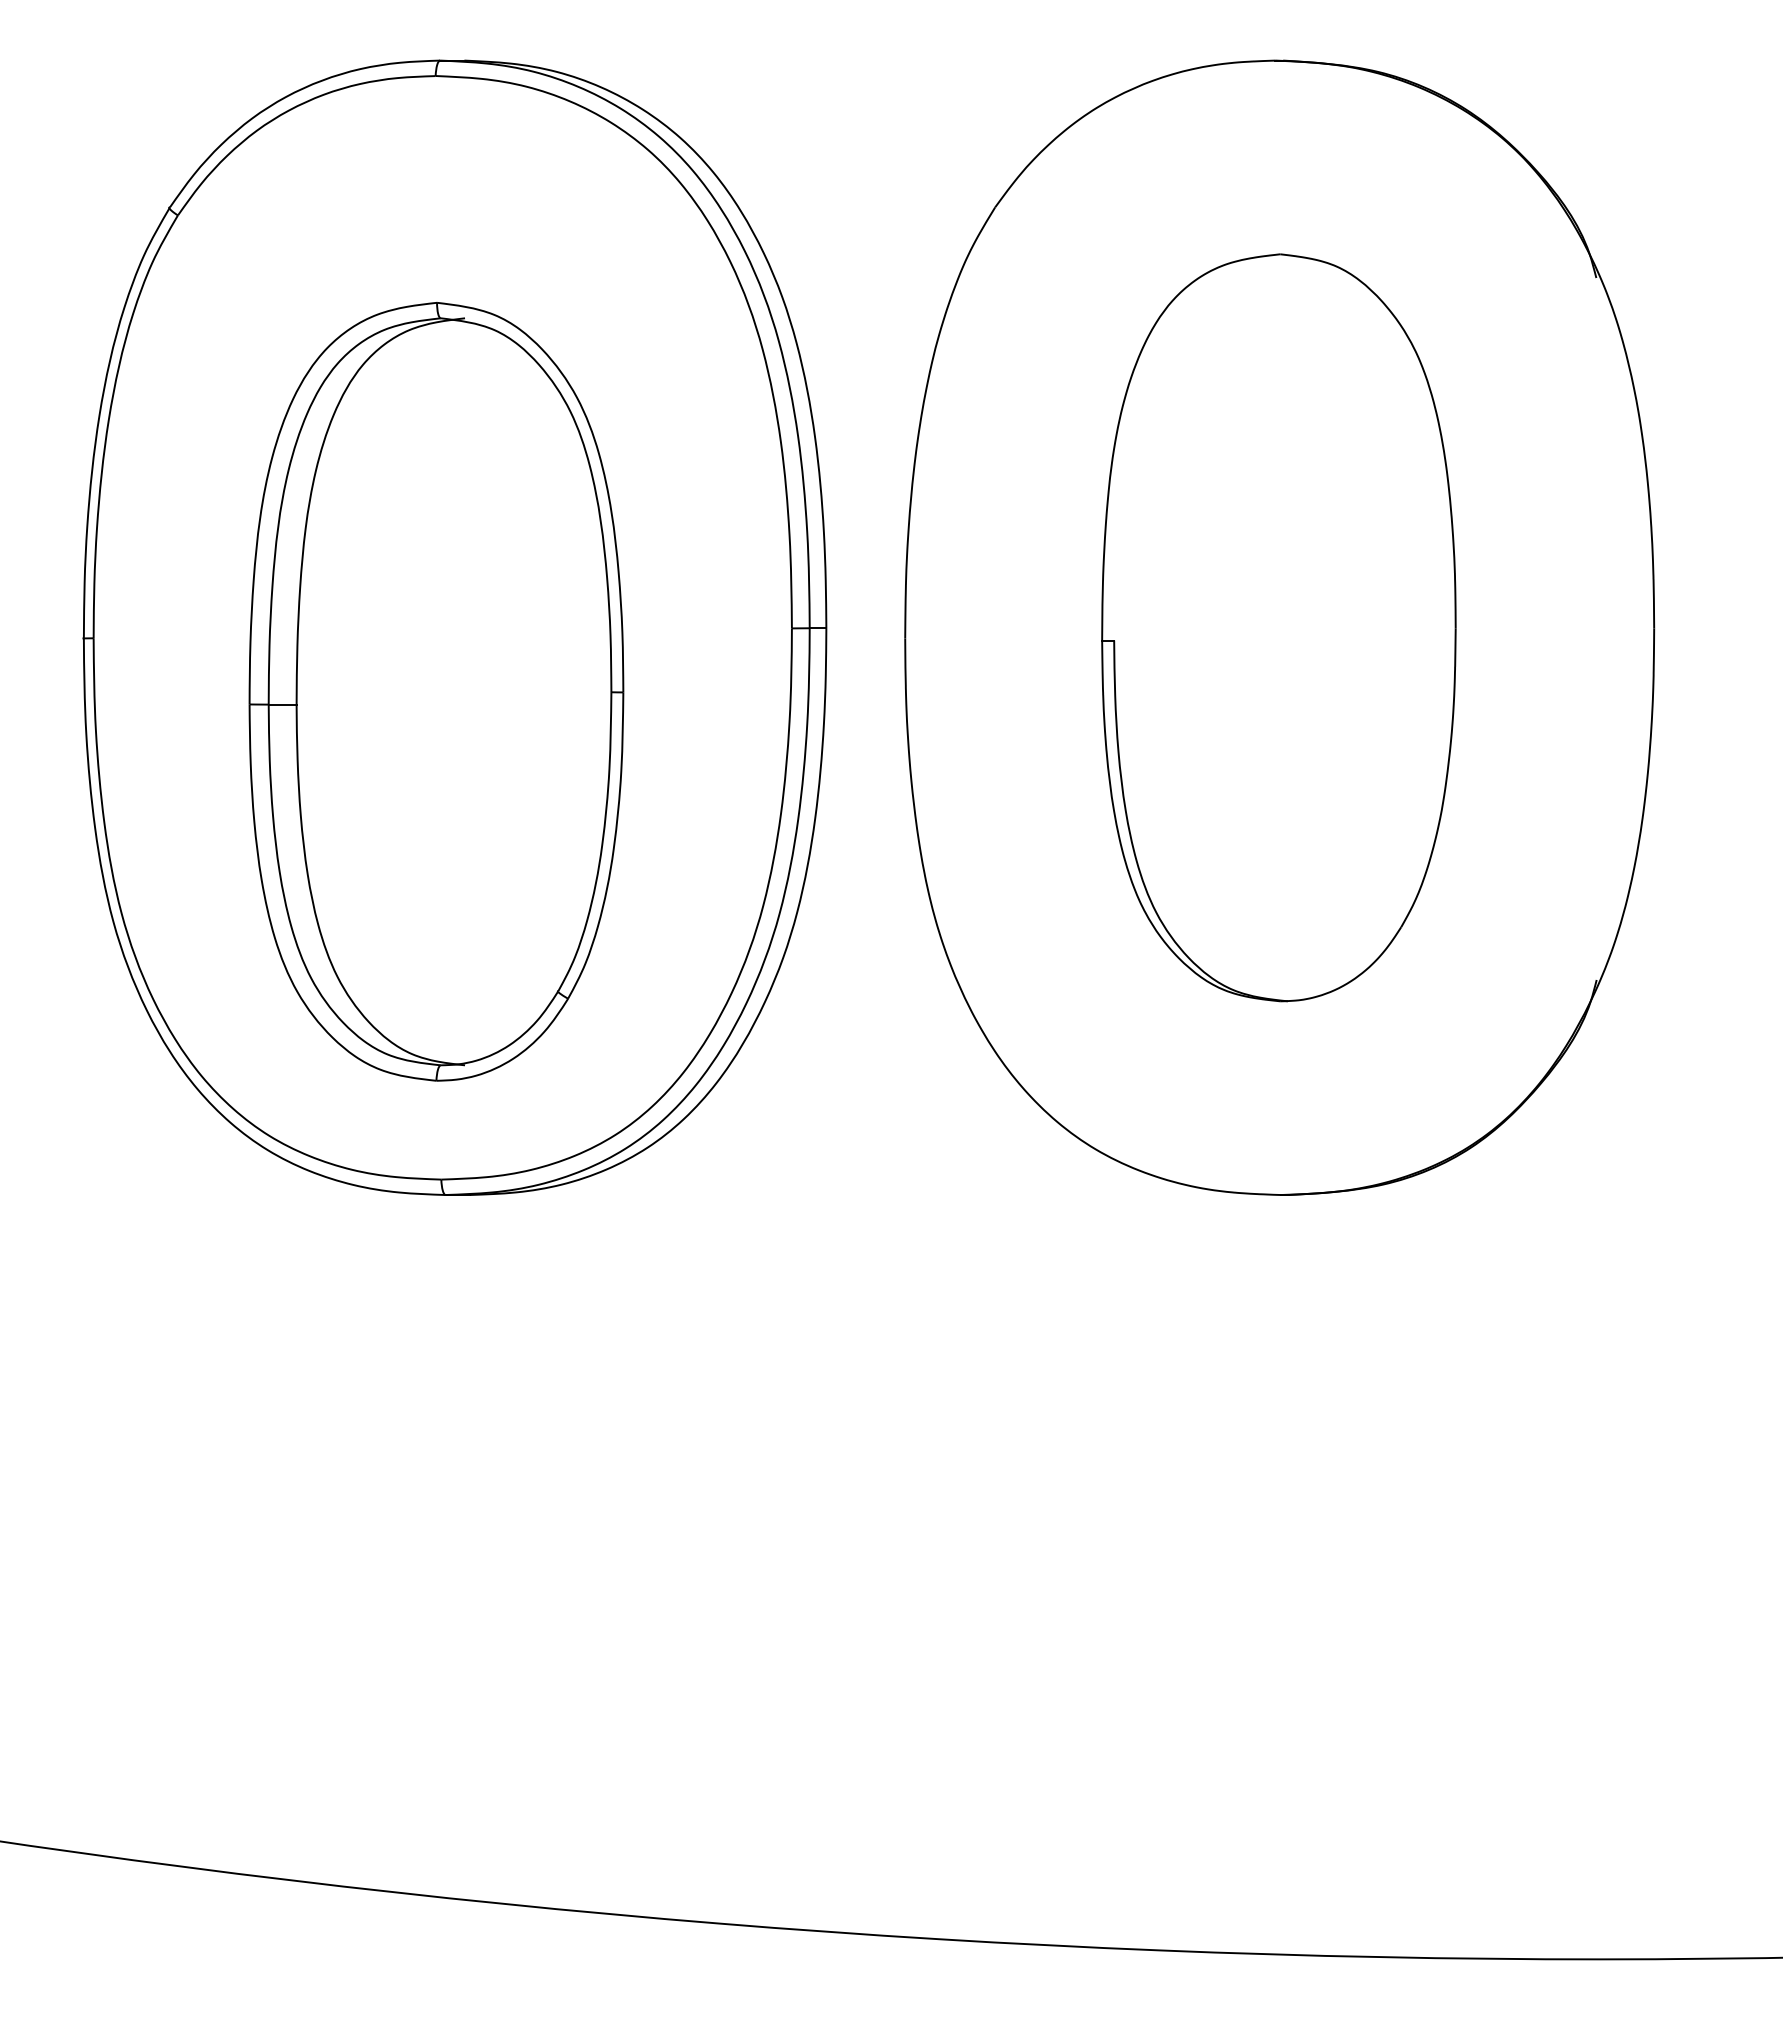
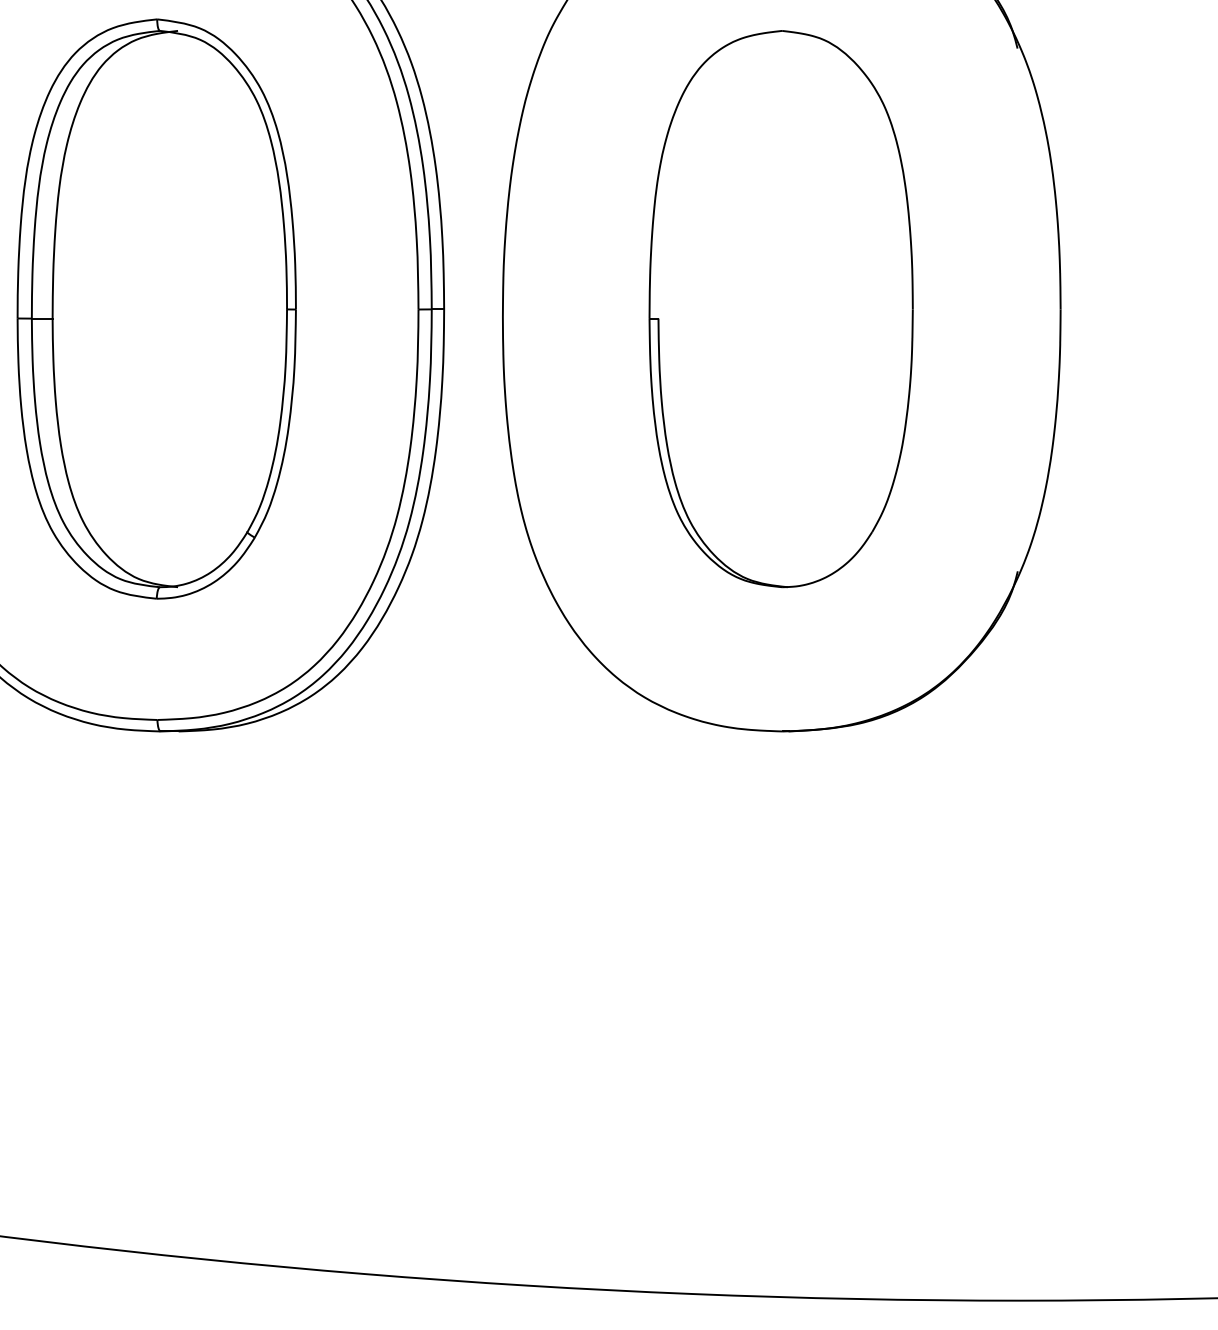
part: (436, 691) -> (156, 308), moved

